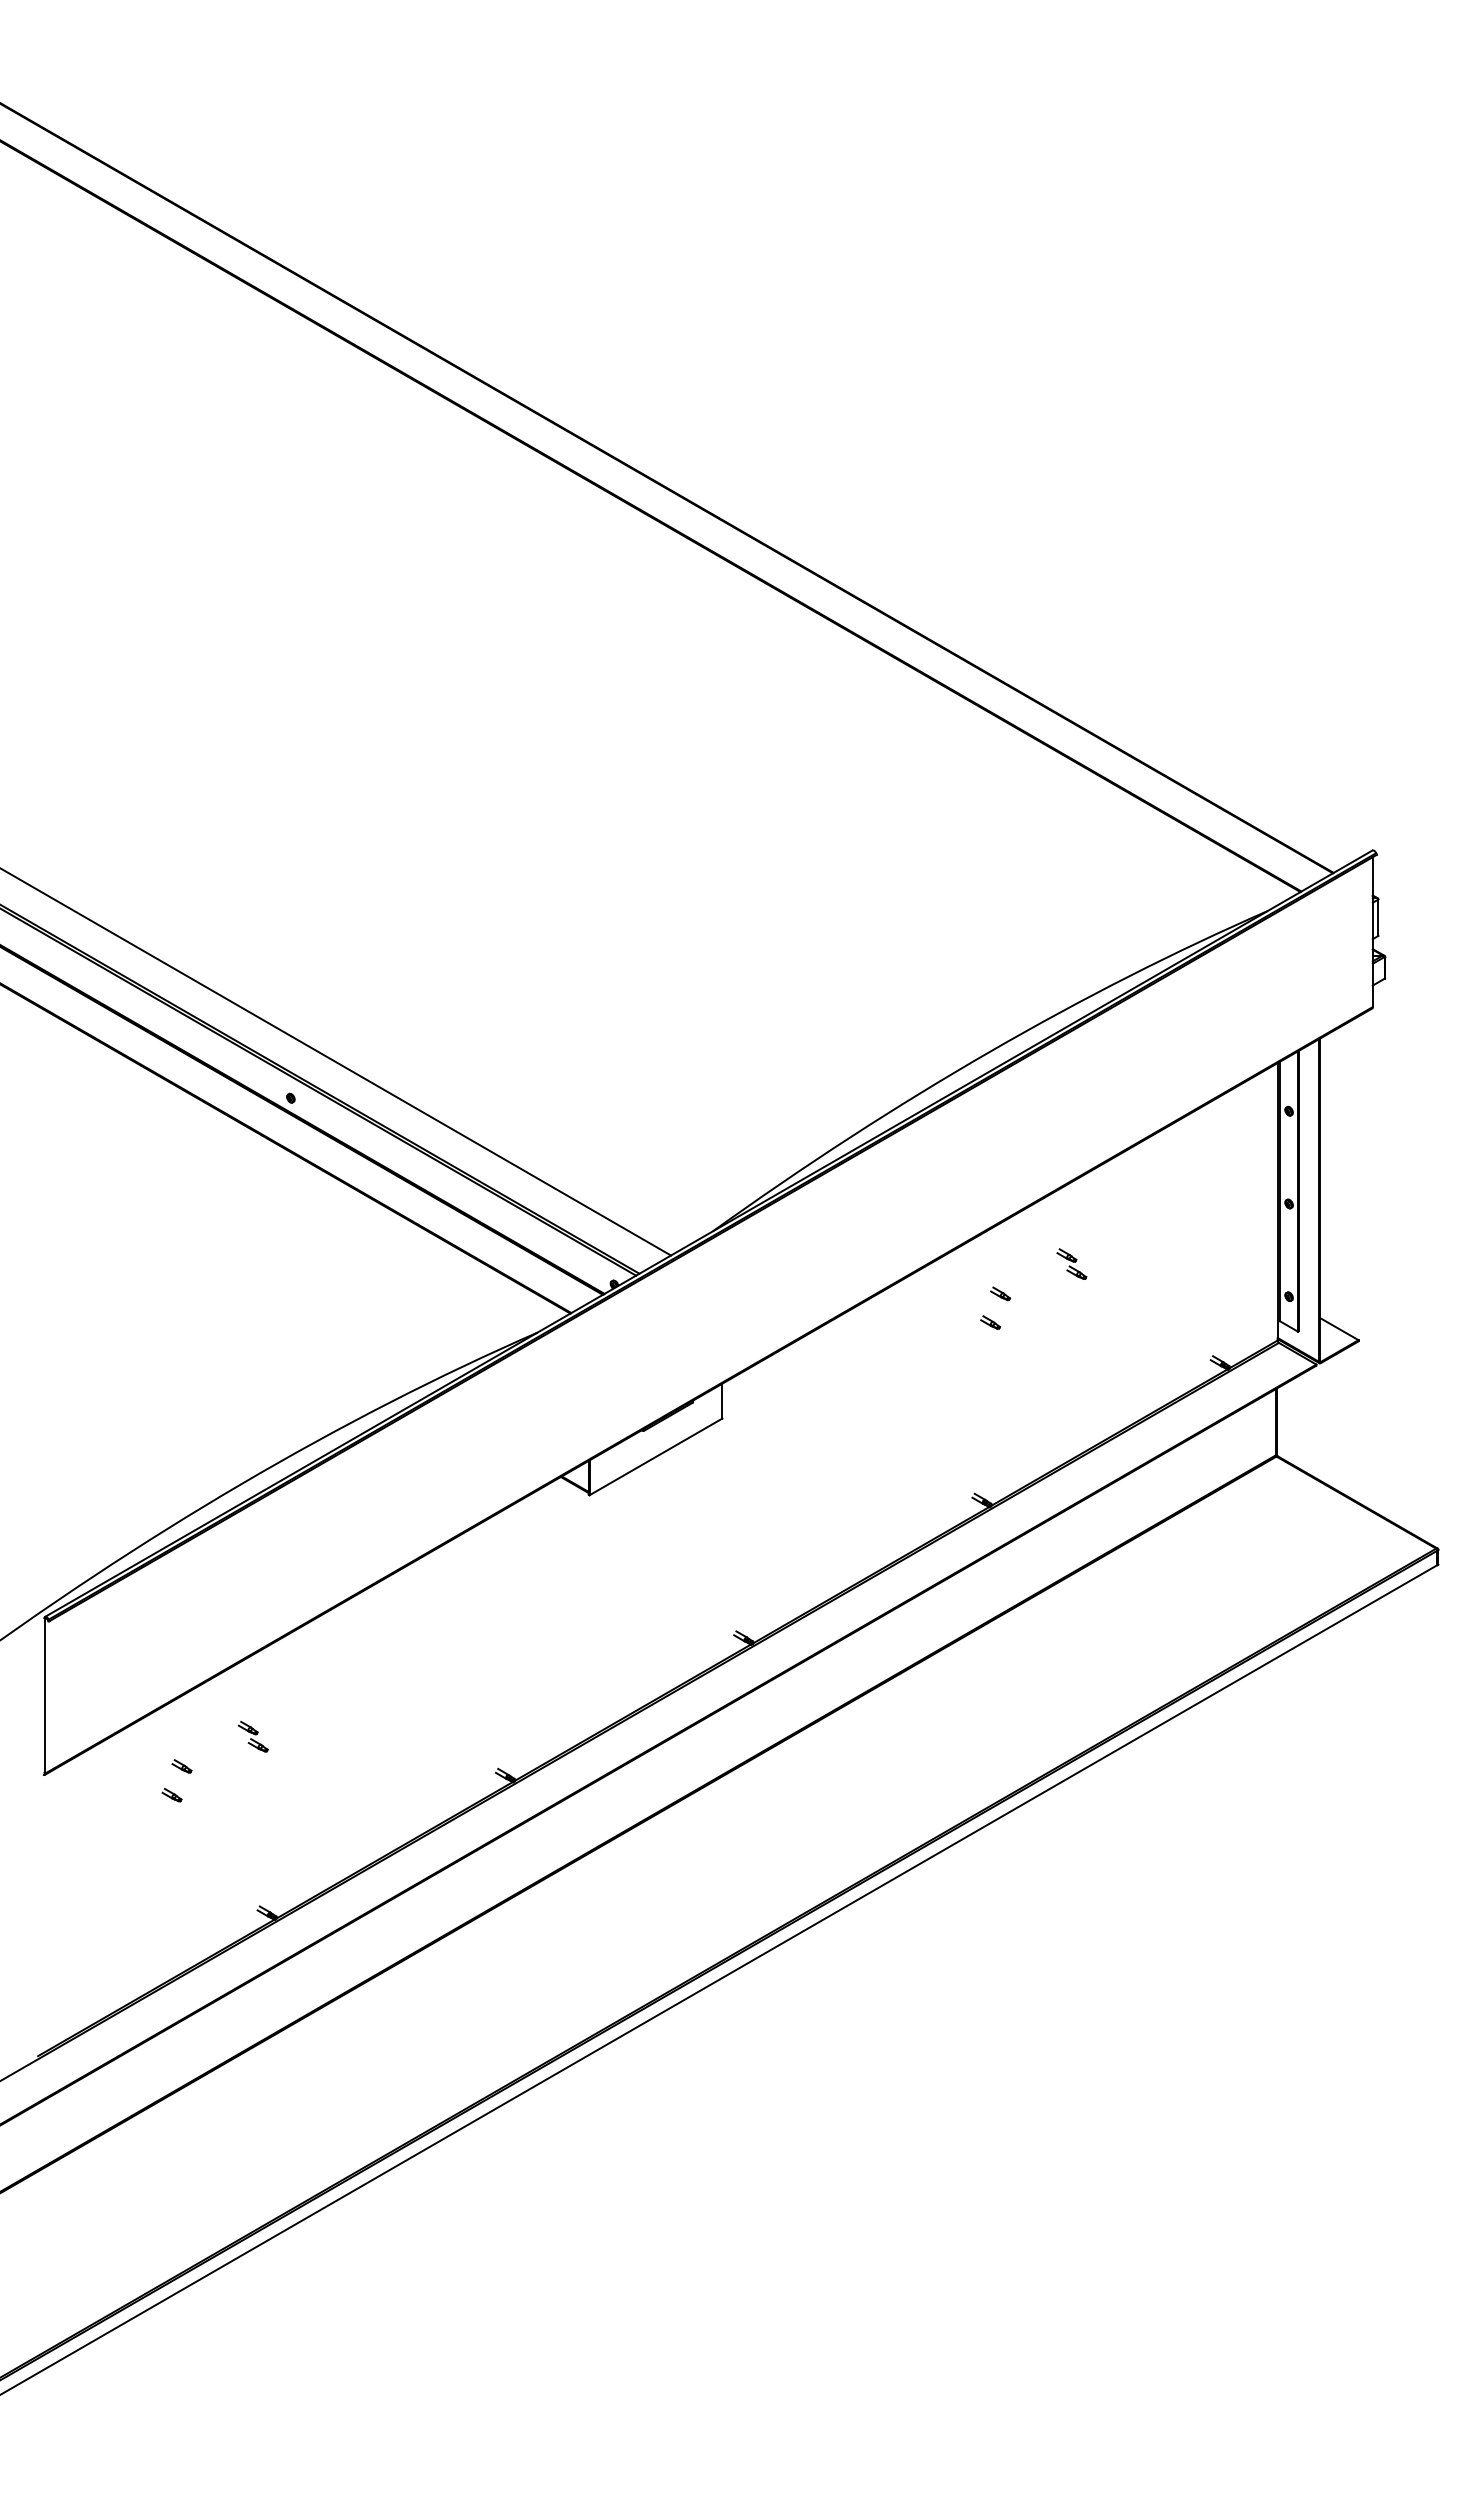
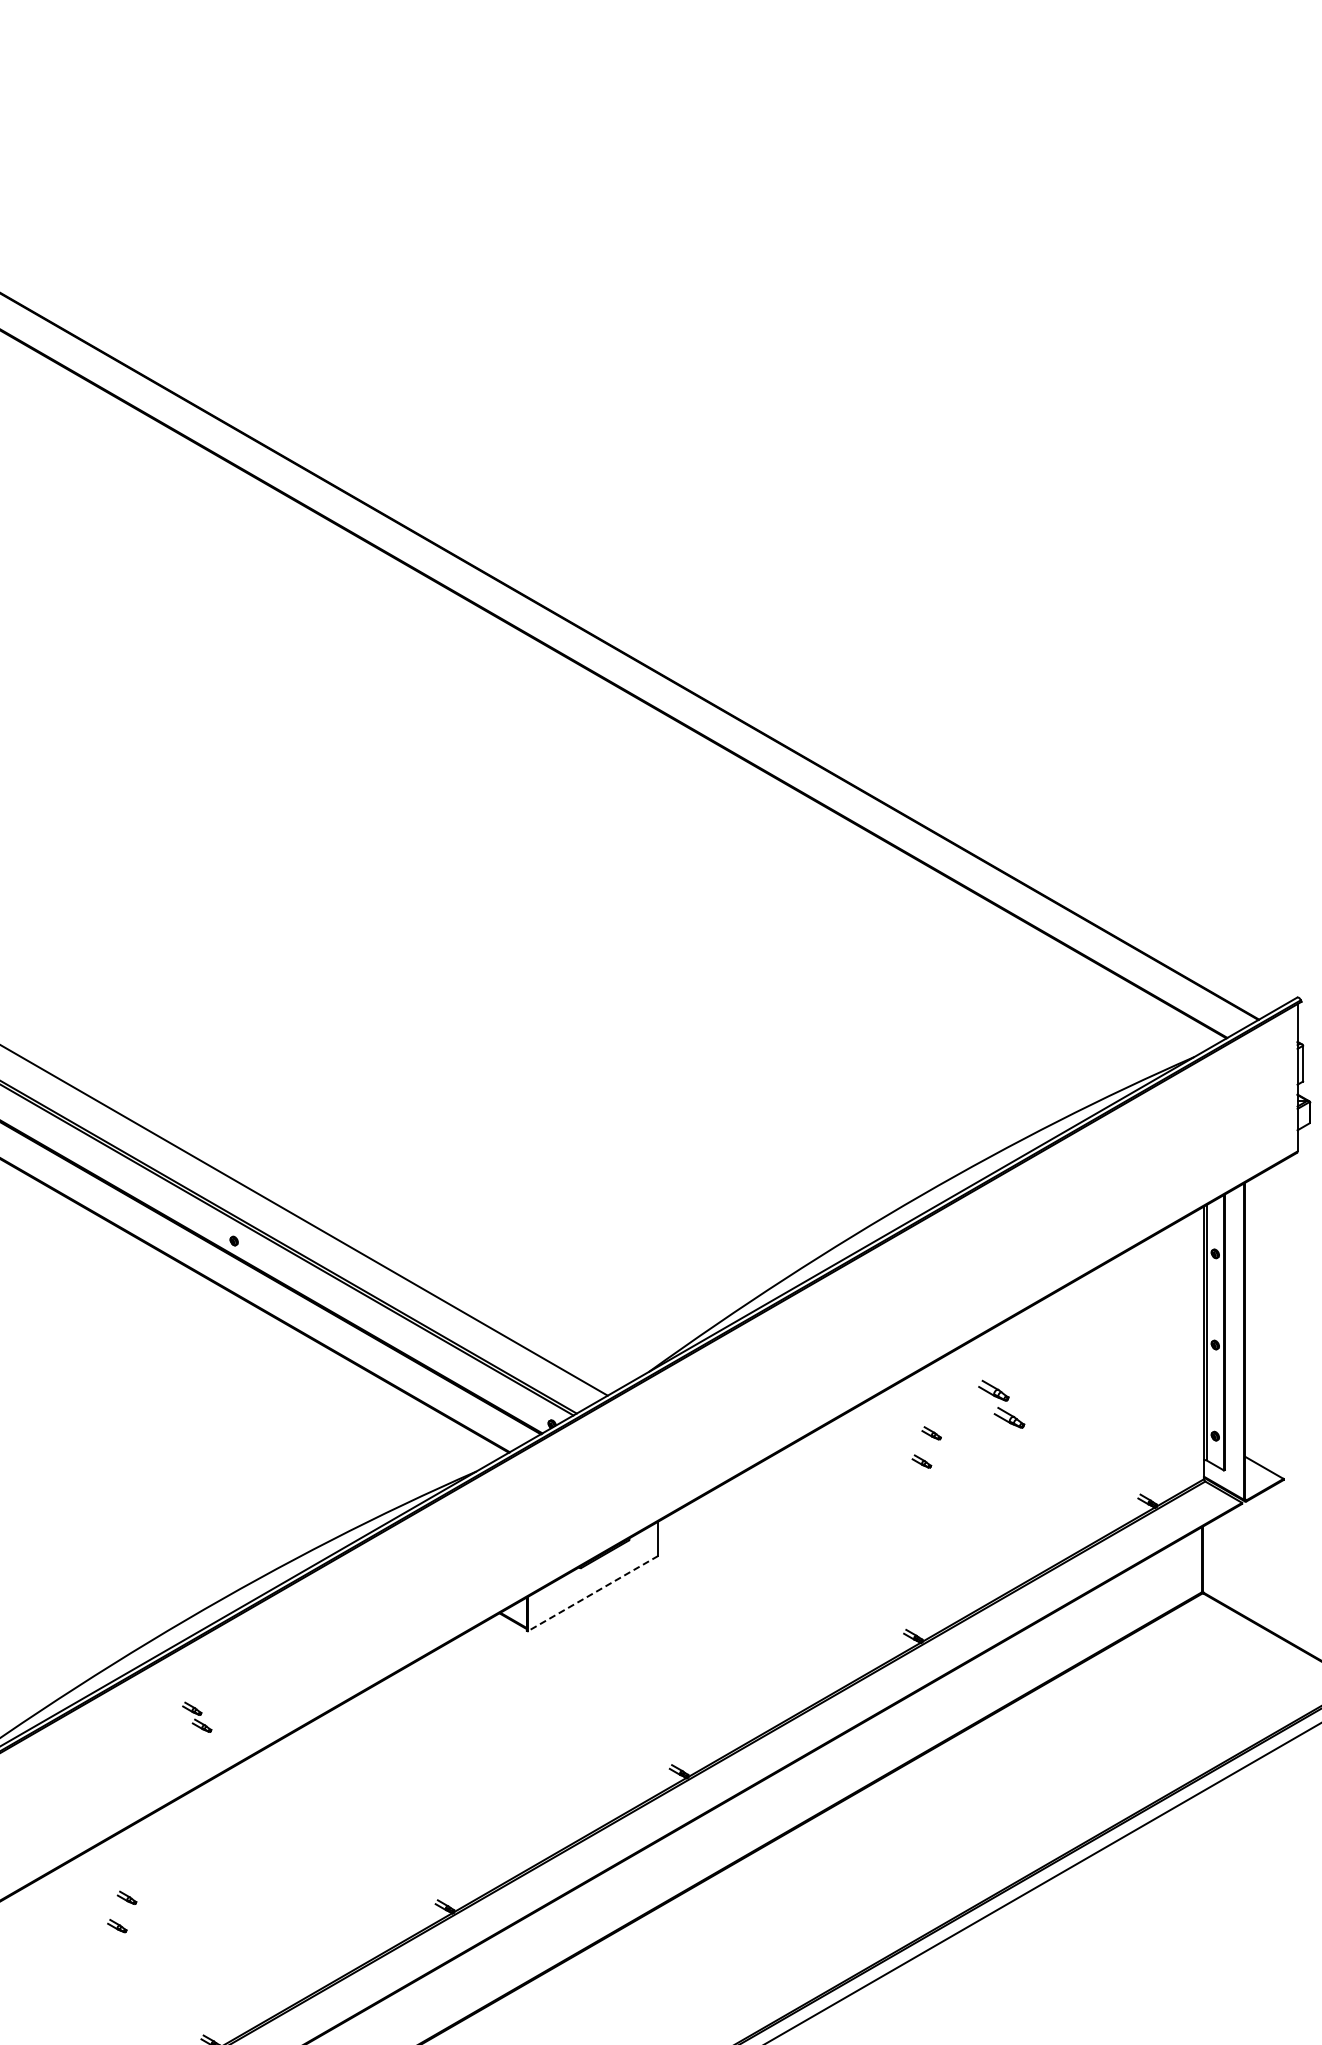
part: (1071, 1263) -> (1001, 1403), size x1.6
line: (656, 1456) -> (593, 1593), solid -> dashed
part: (253, 1736) -> (197, 1717), moved

